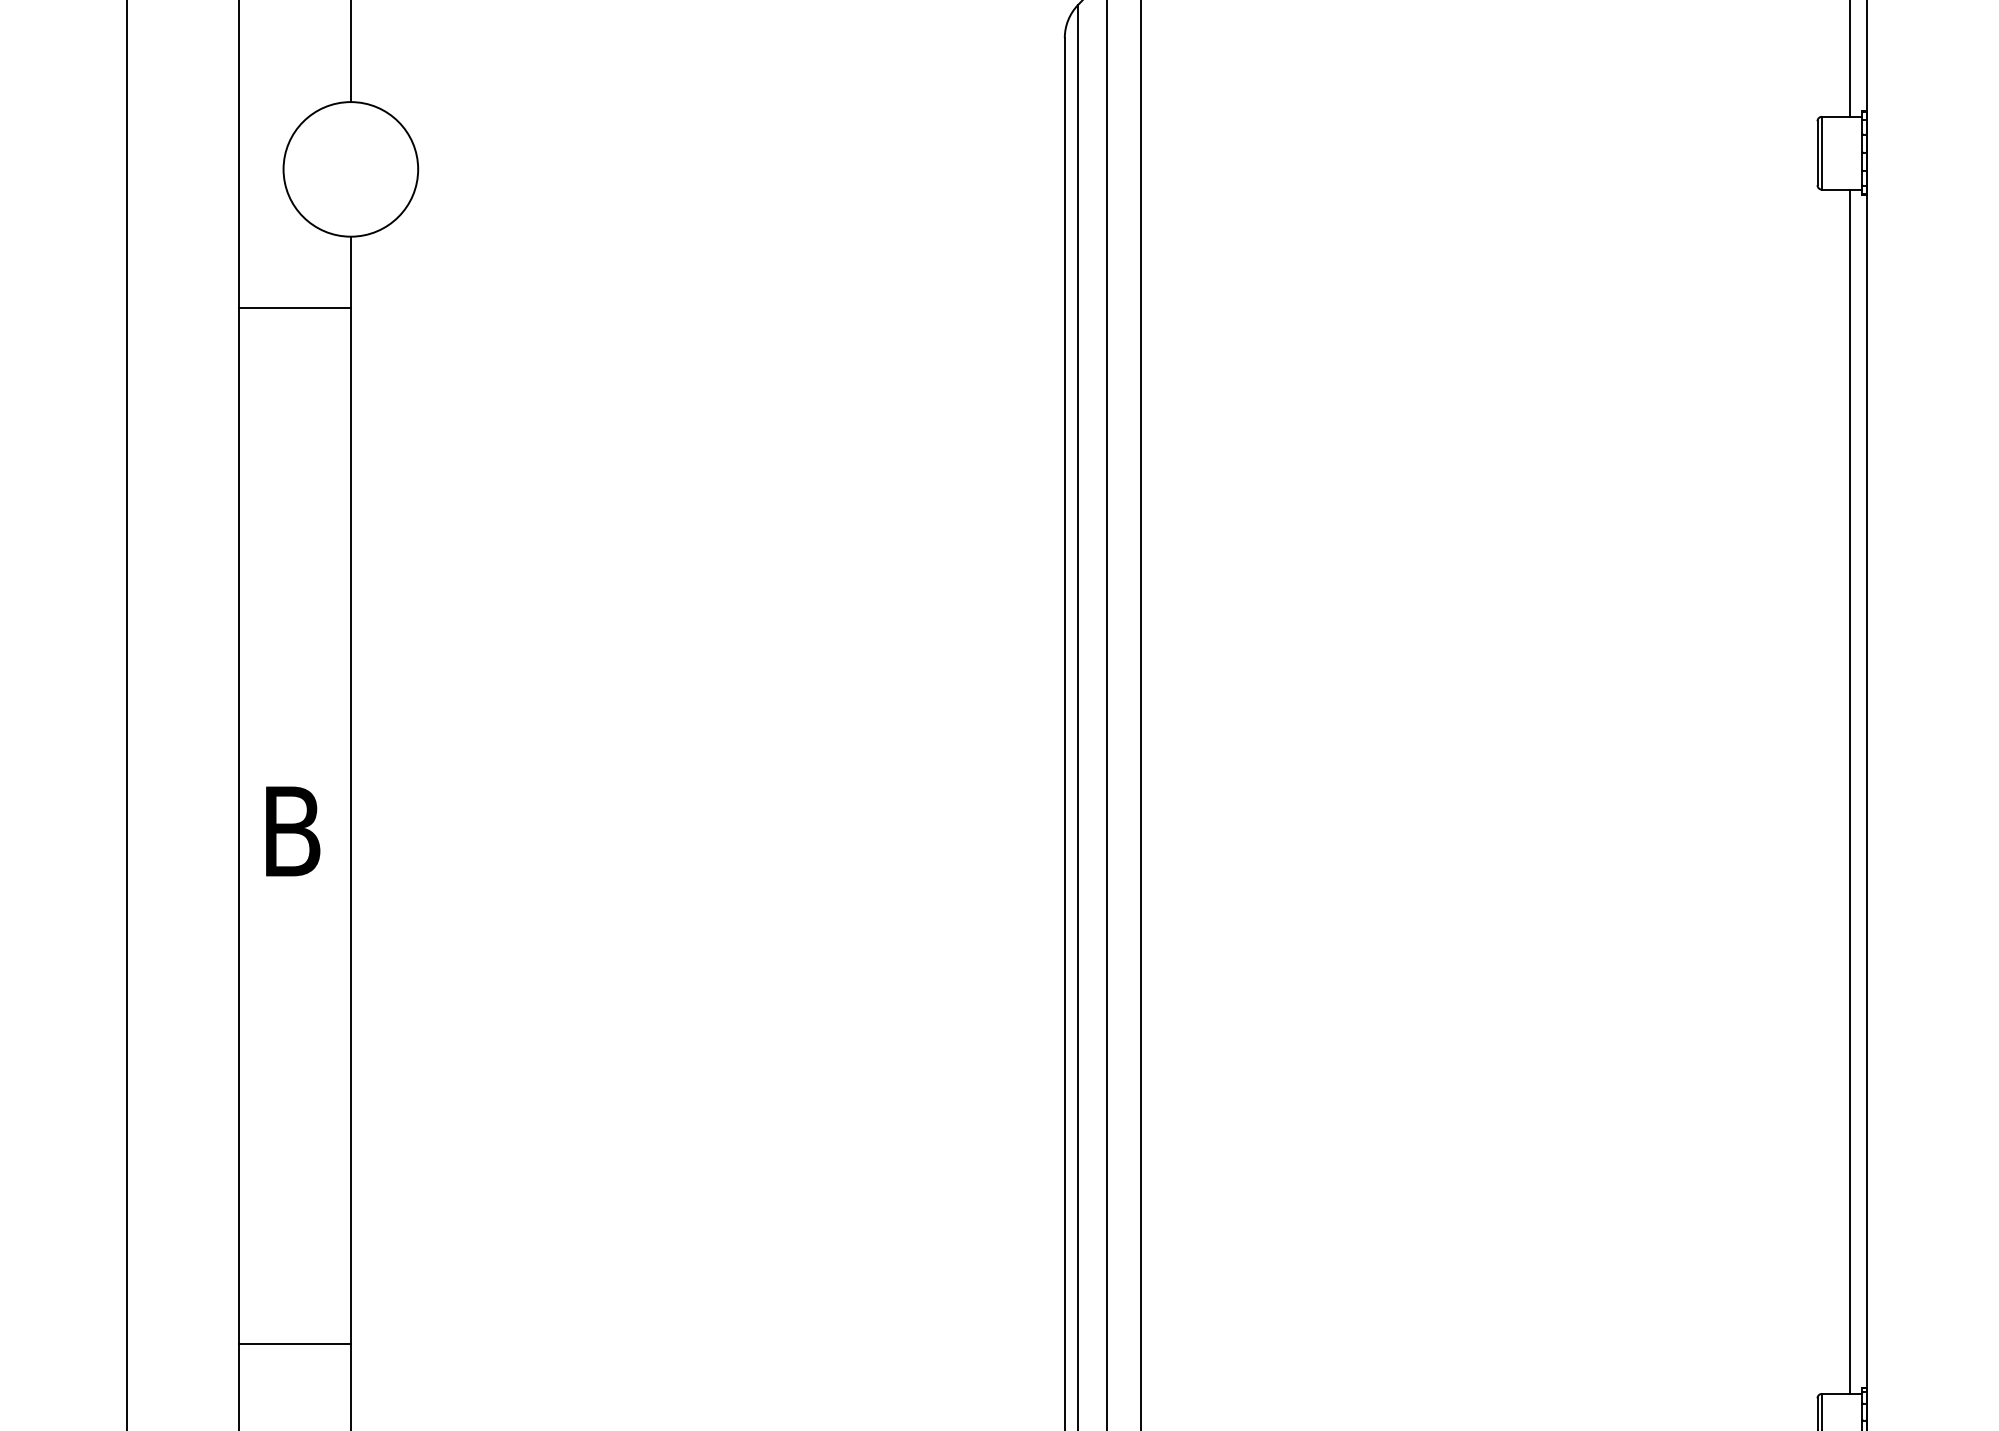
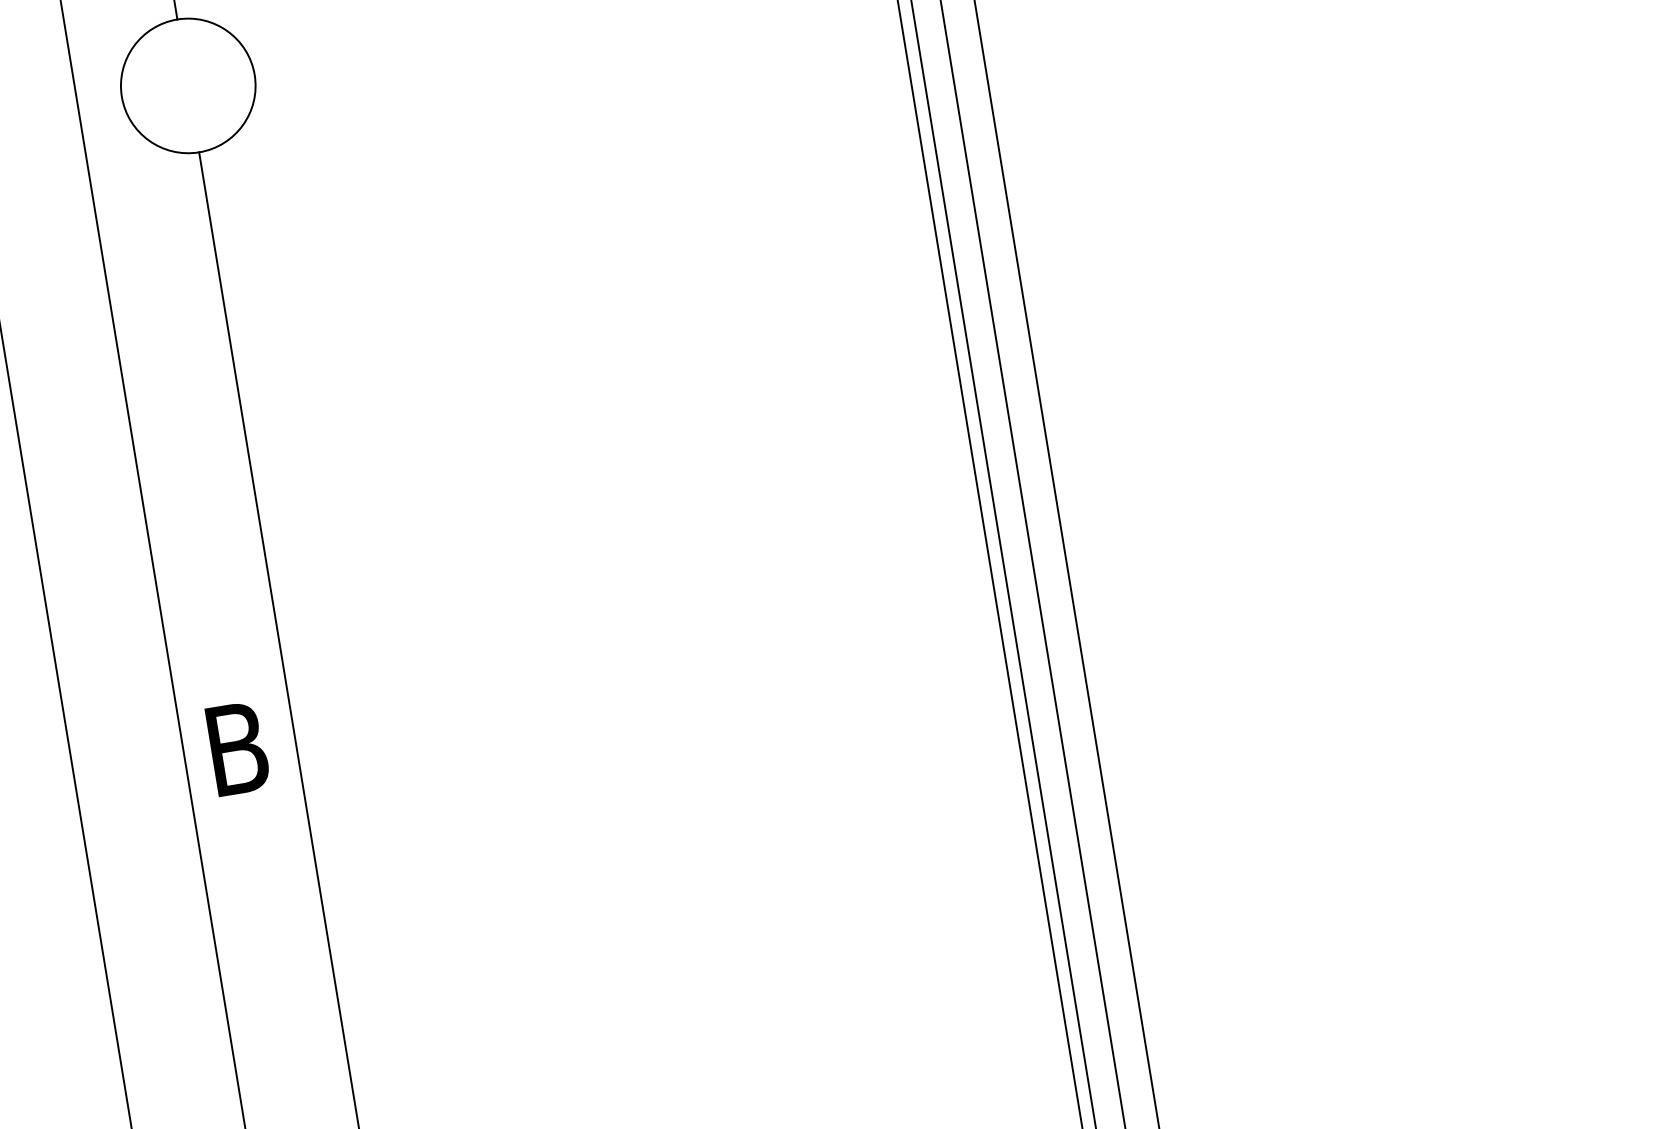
line: (294, 307) -> (154, 231), removed

